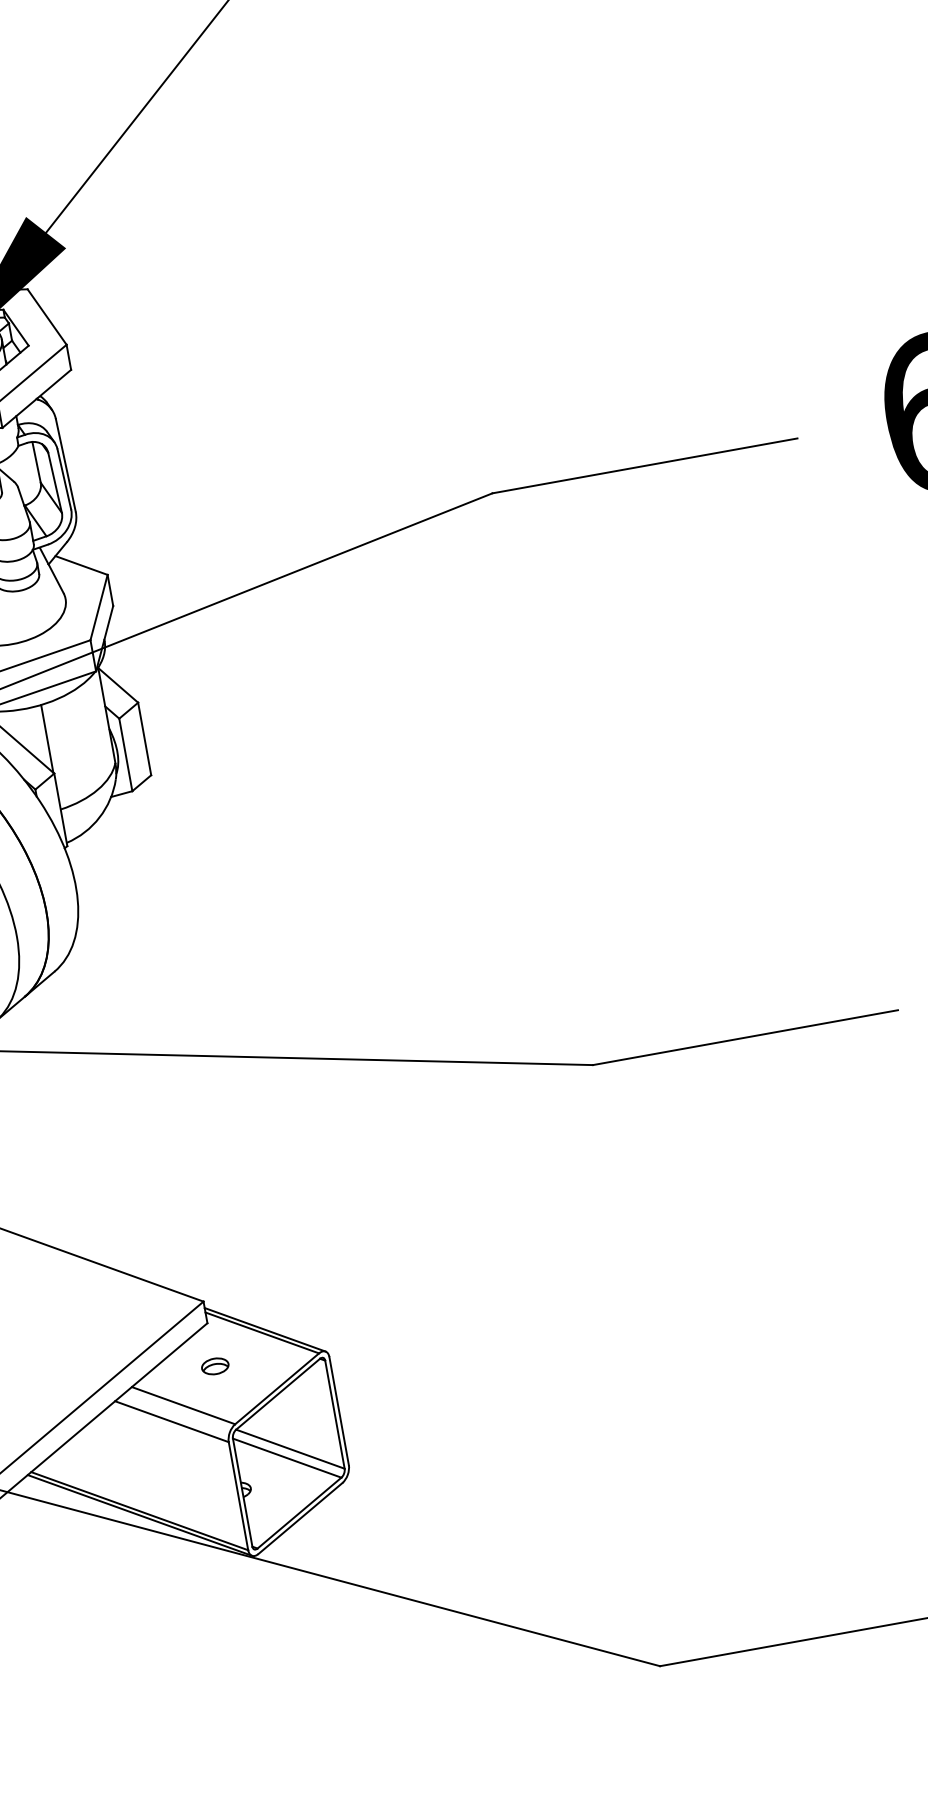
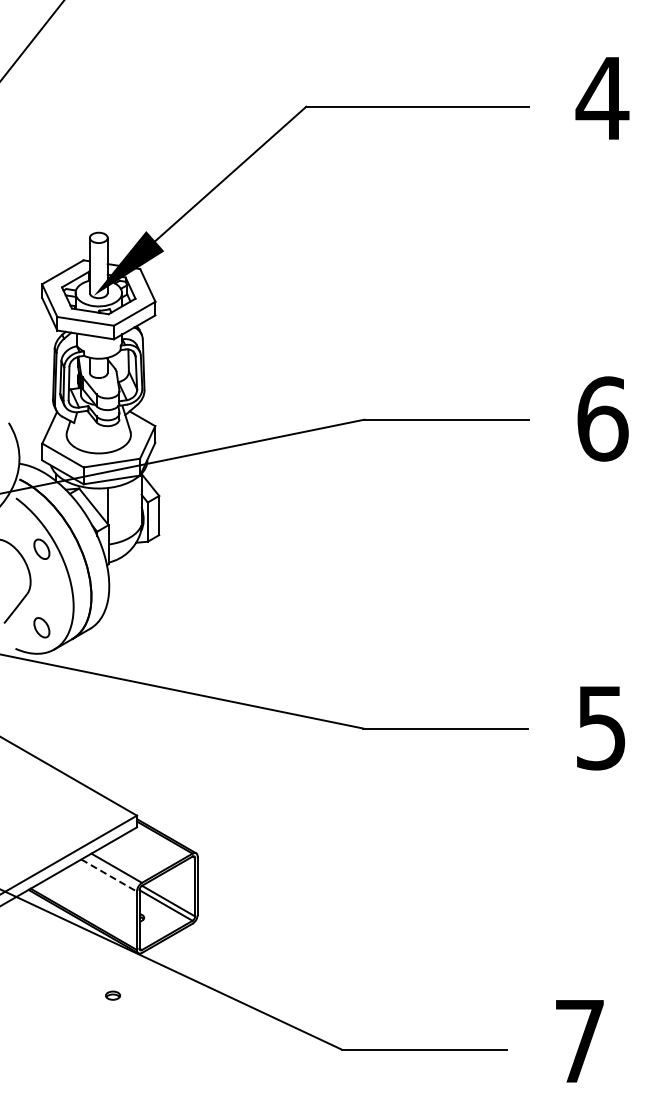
part: (216, 1365) -> (113, 995), moved
line: (172, 1421) -> (109, 875), solid -> dashed

